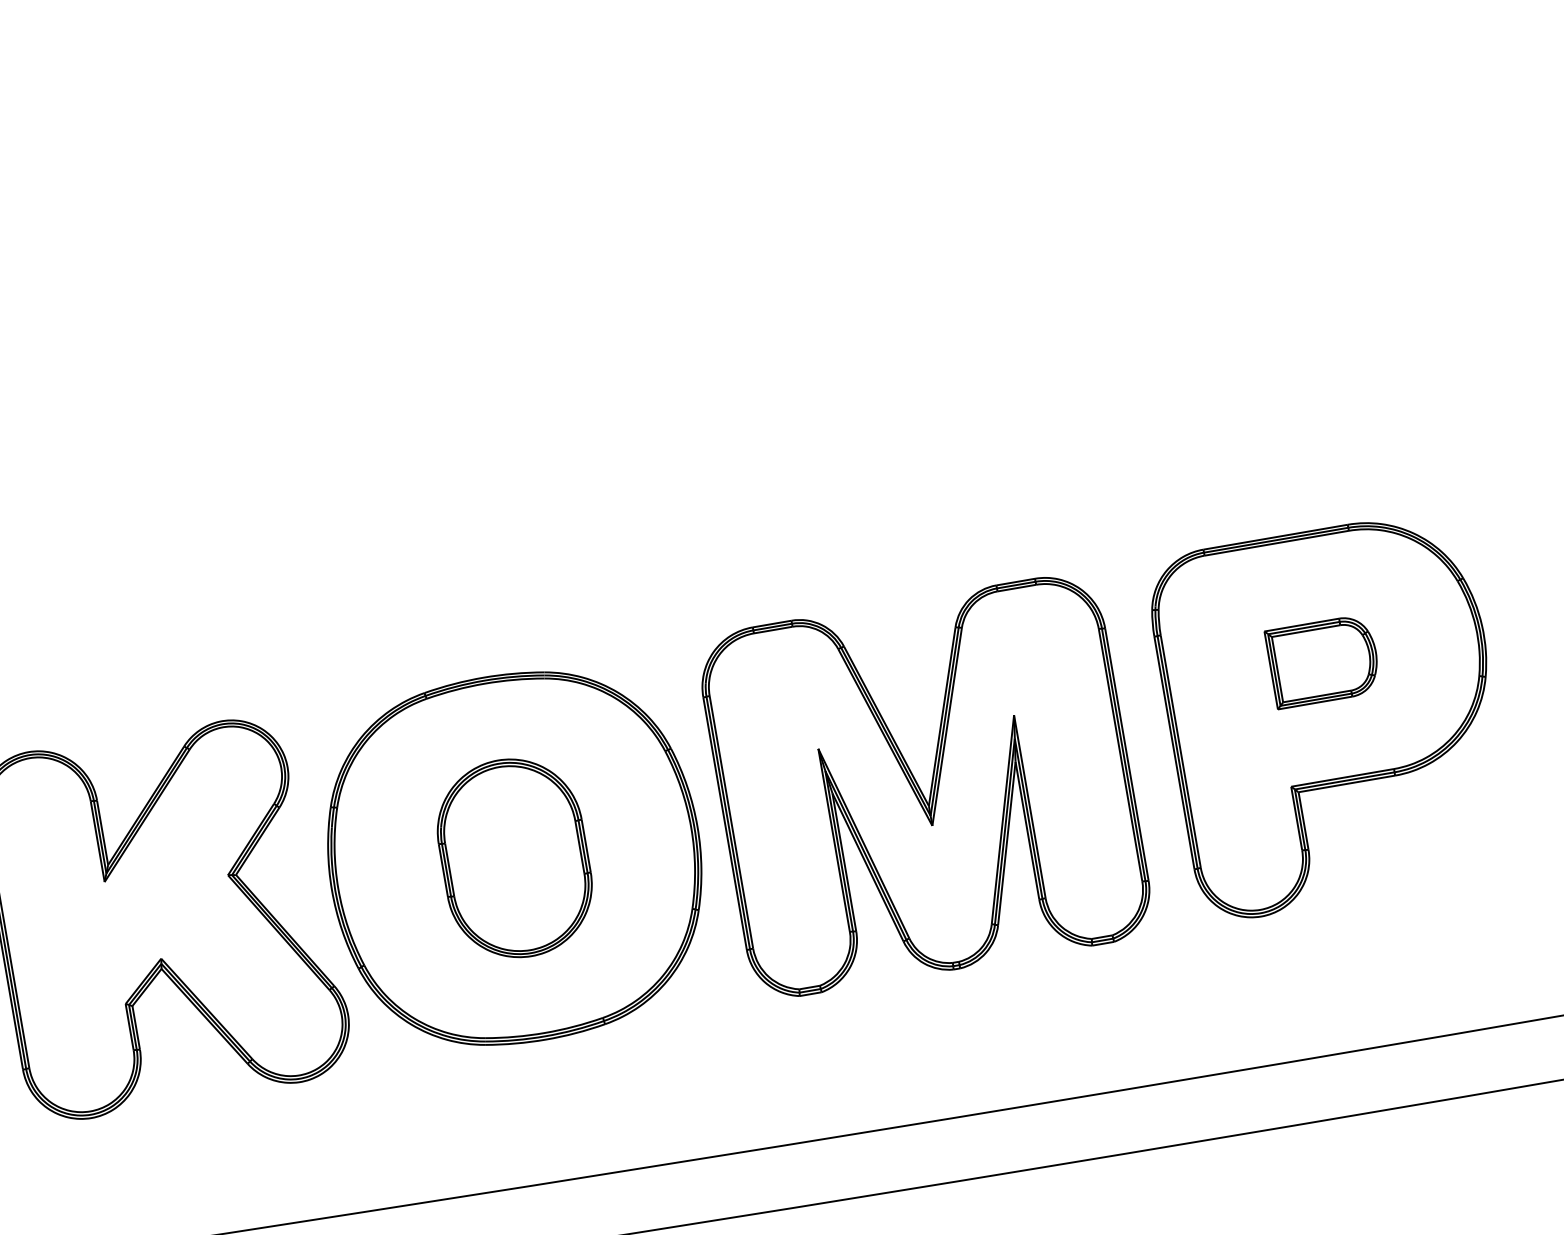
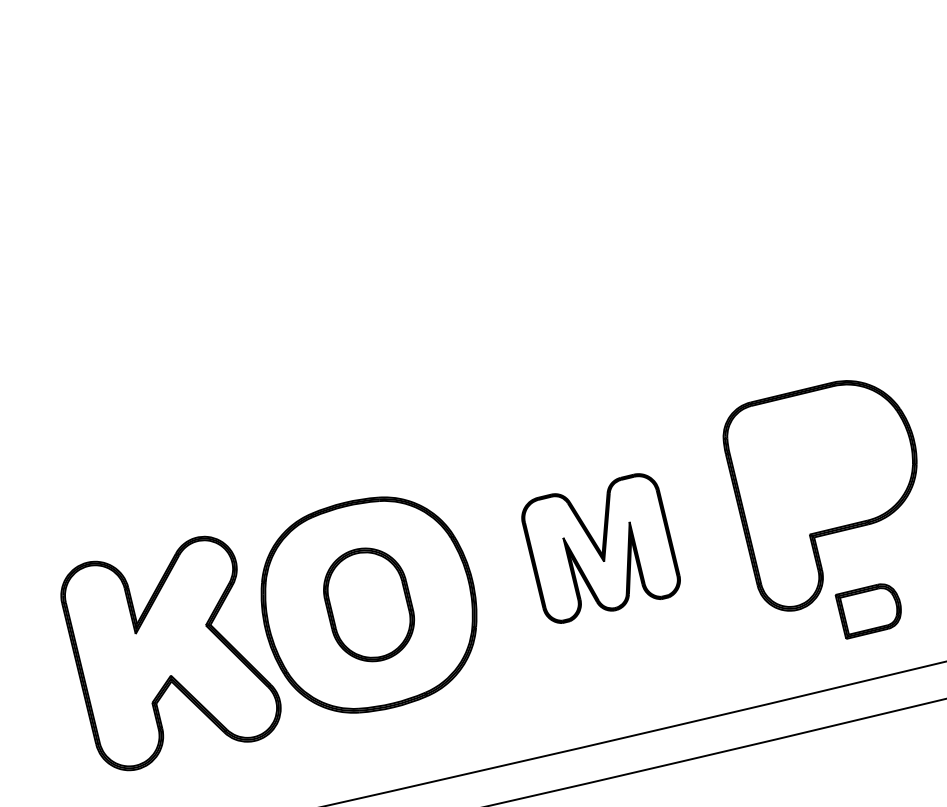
part: (1318, 664) -> (867, 611), moved
part: (924, 786) -> (600, 548), size x0.6

